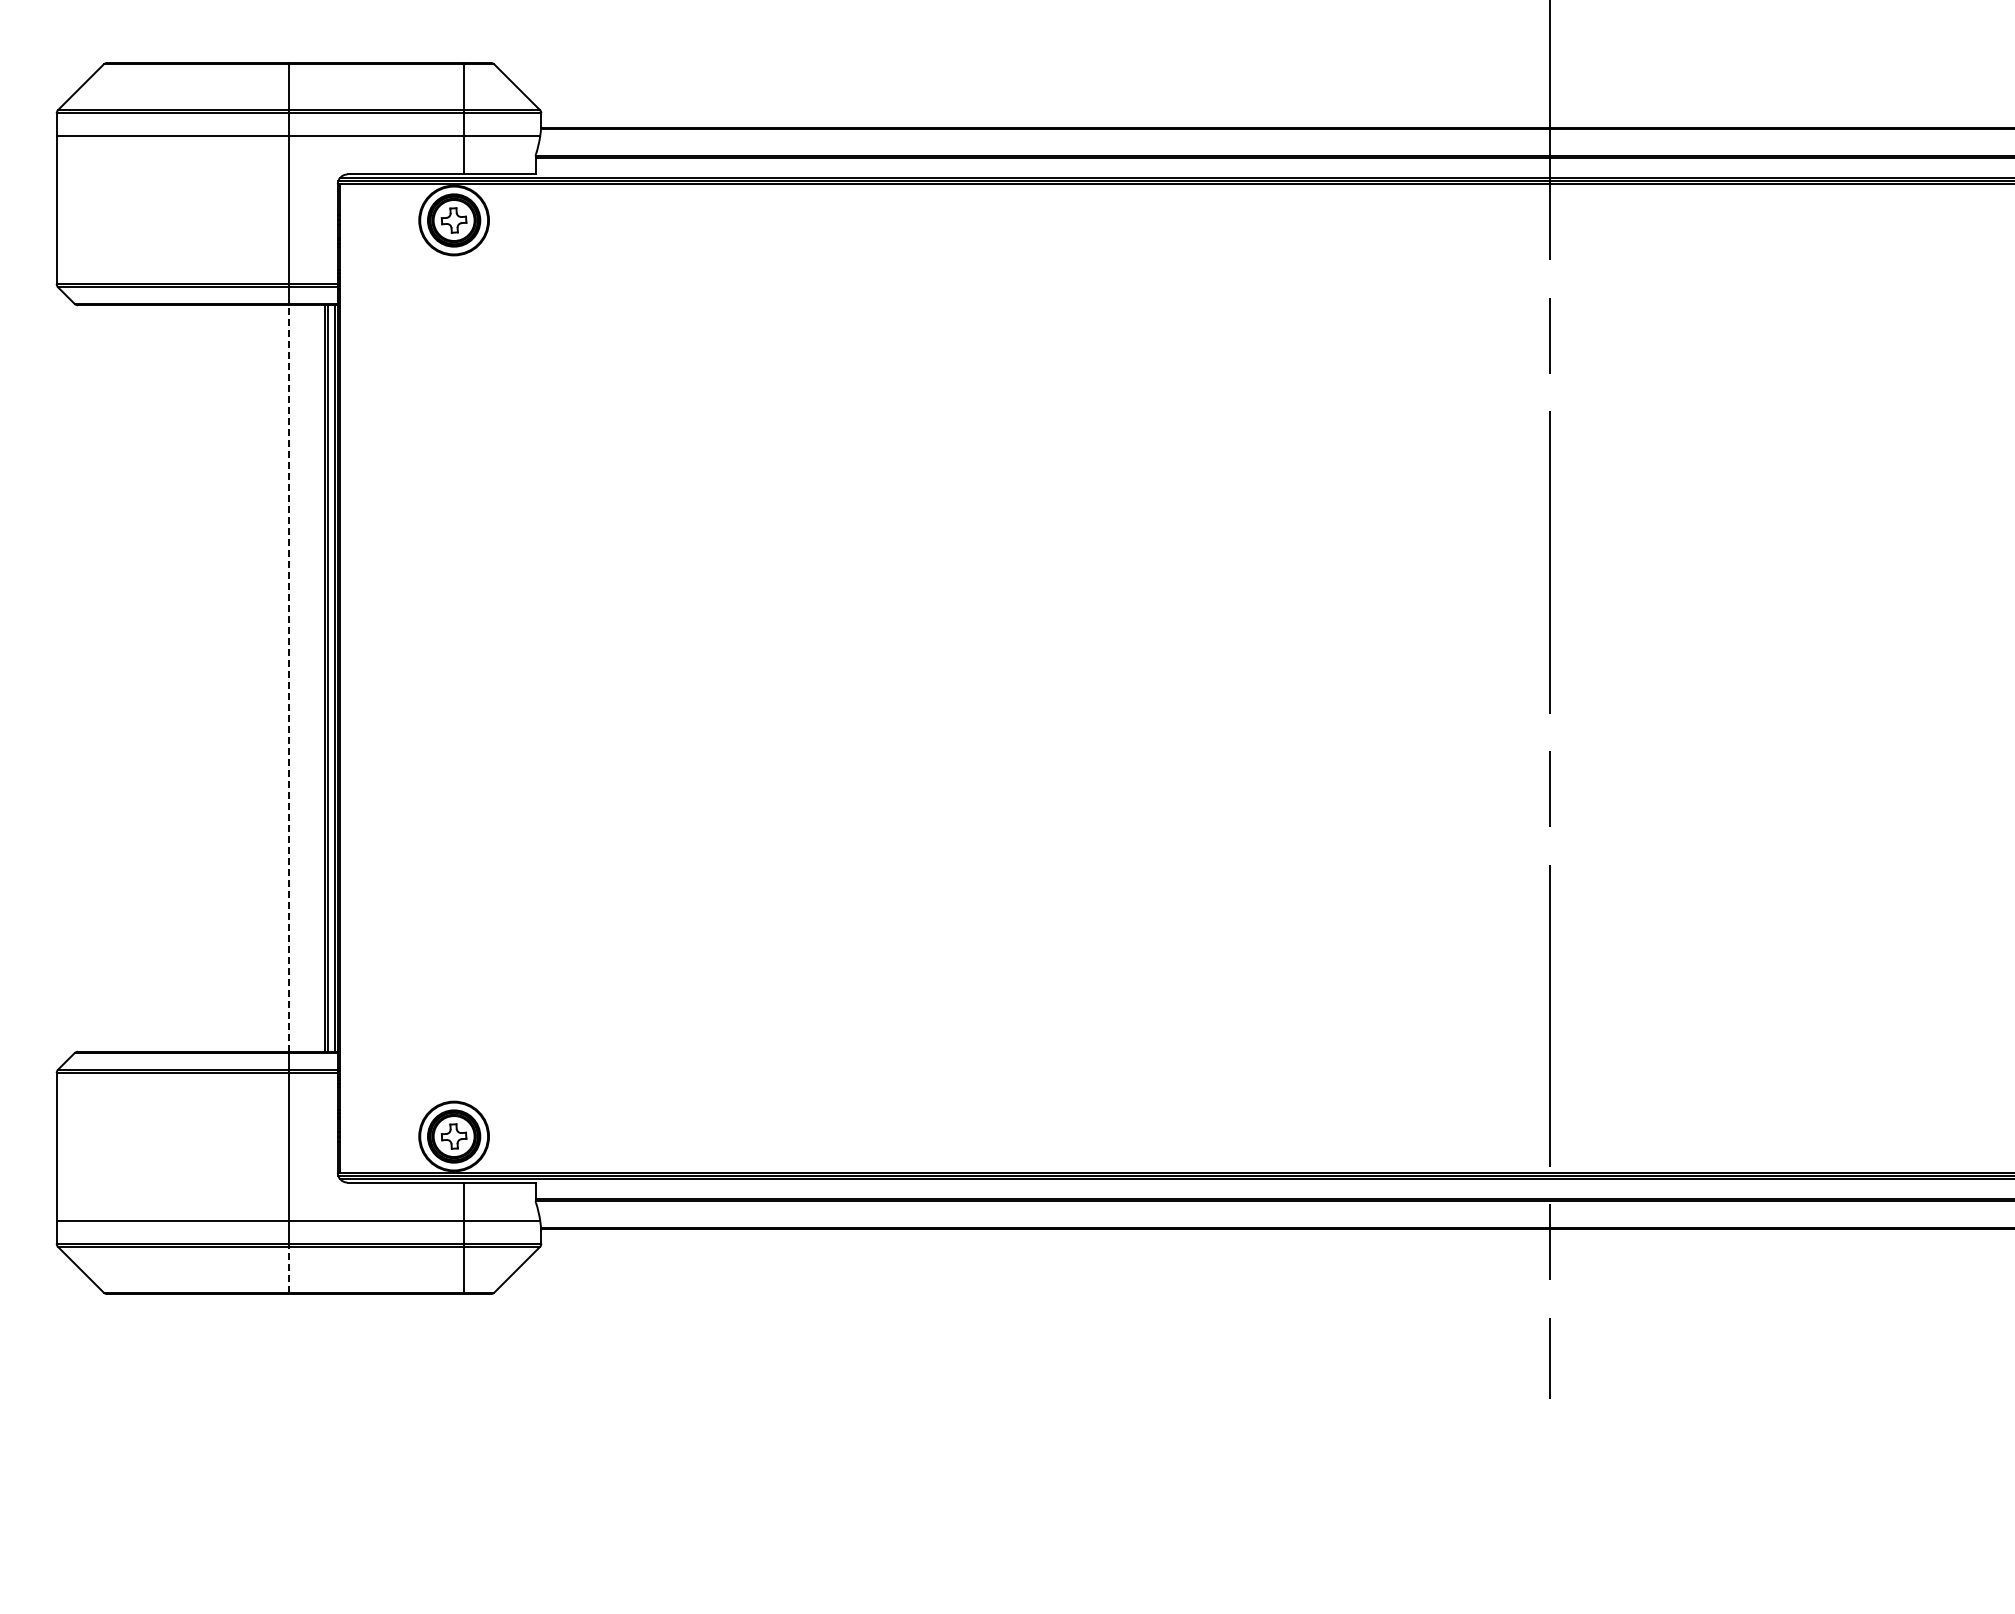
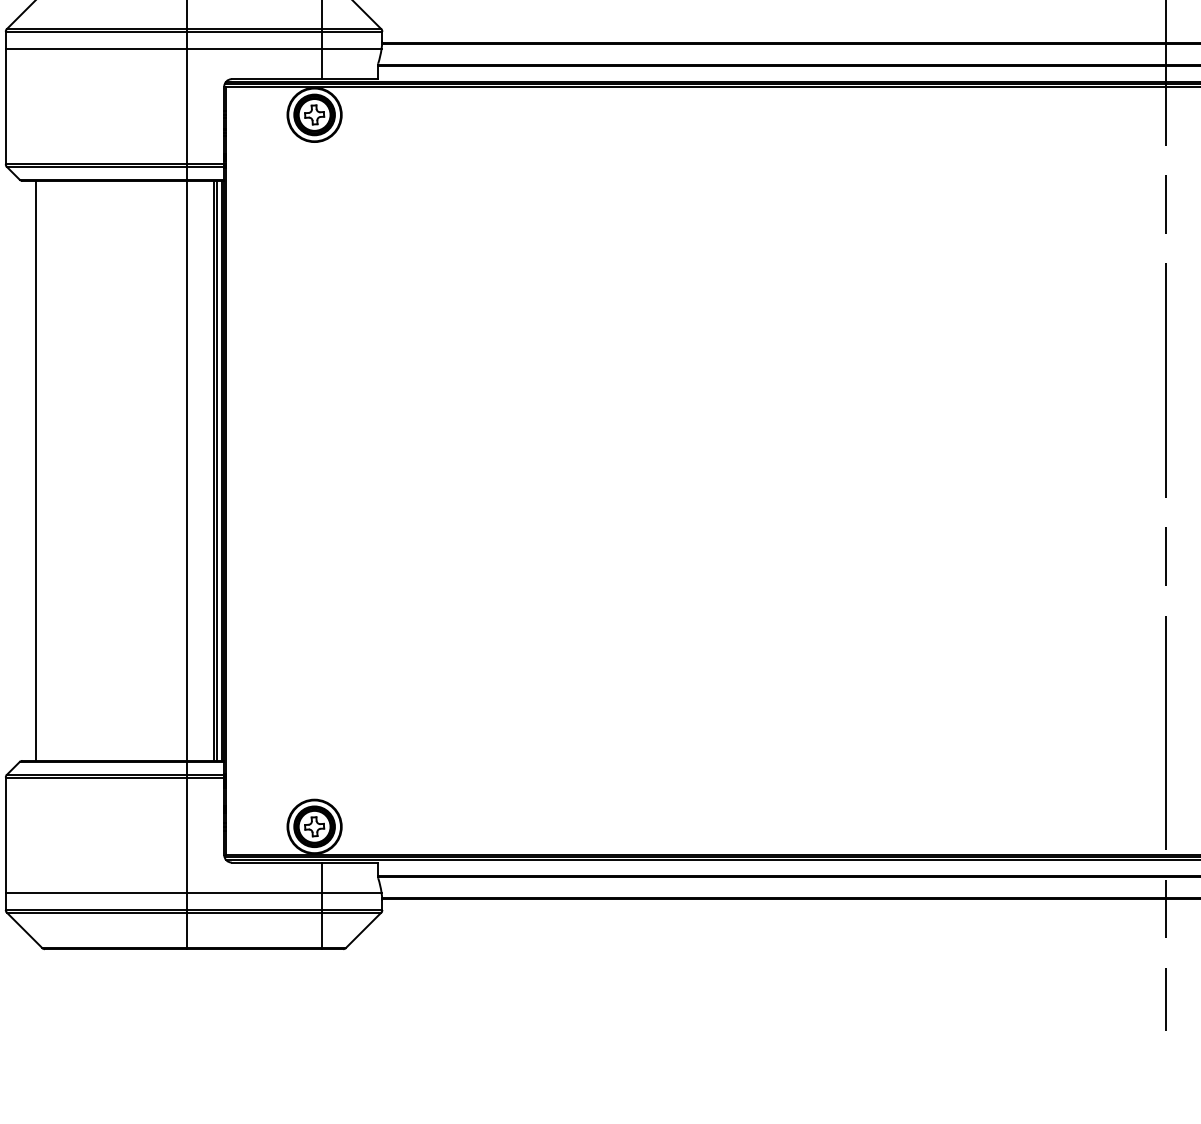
line: (95, 678) -> (35, 470), added
line: (289, 678) -> (186, 470), dashed -> solid
line: (289, 1269) -> (186, 930), dashed -> solid

